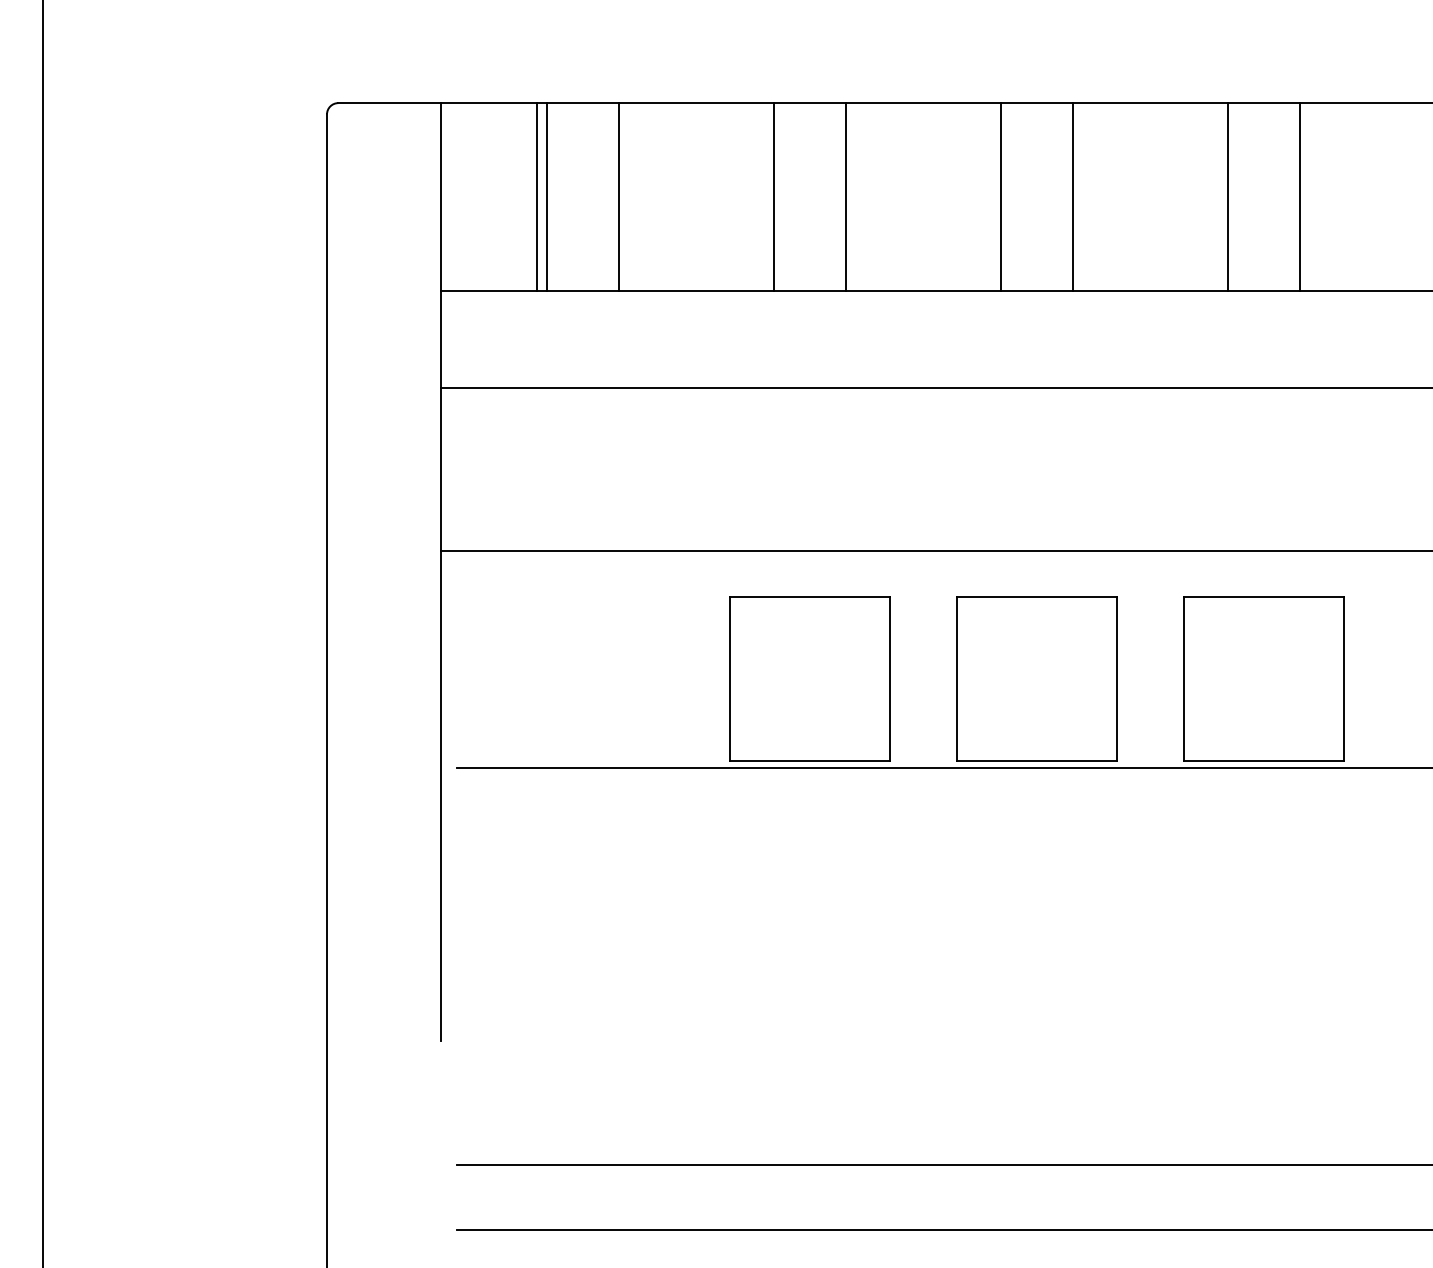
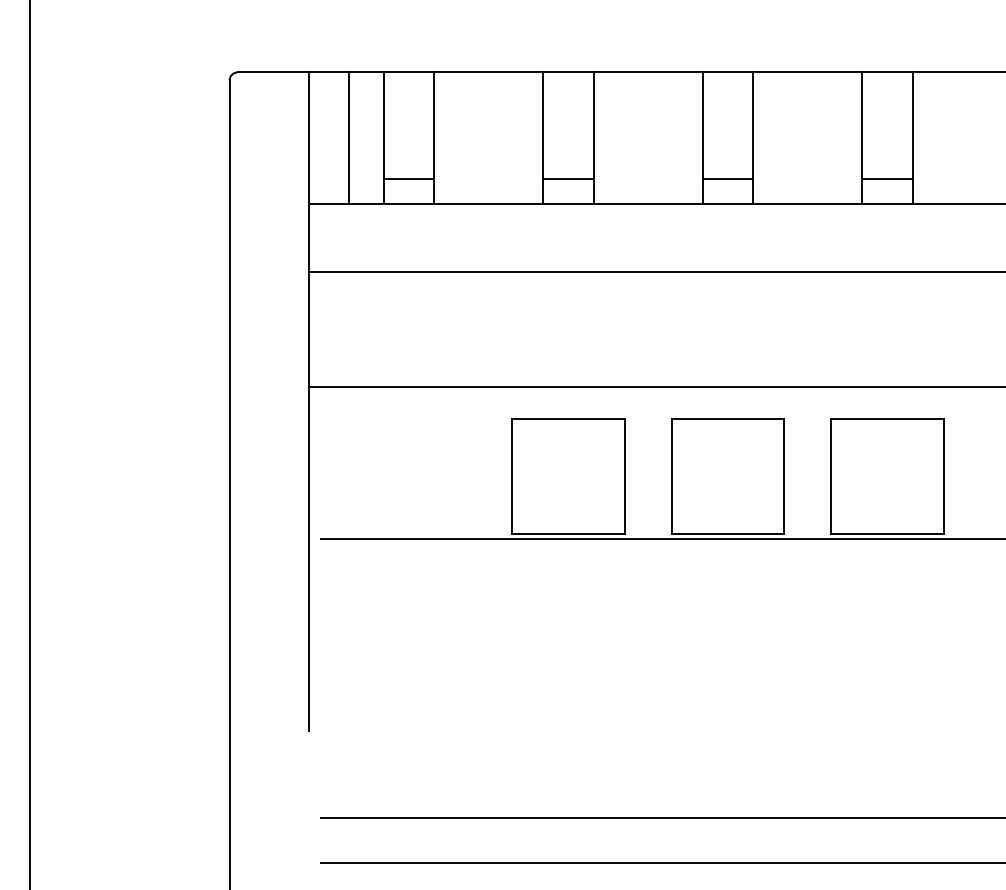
line: (537, 197) -> (349, 138), moved
line: (582, 254) -> (408, 178), added
line: (809, 254) -> (568, 178), added
line: (1036, 254) -> (727, 178), added
line: (1264, 254) -> (887, 178), added

